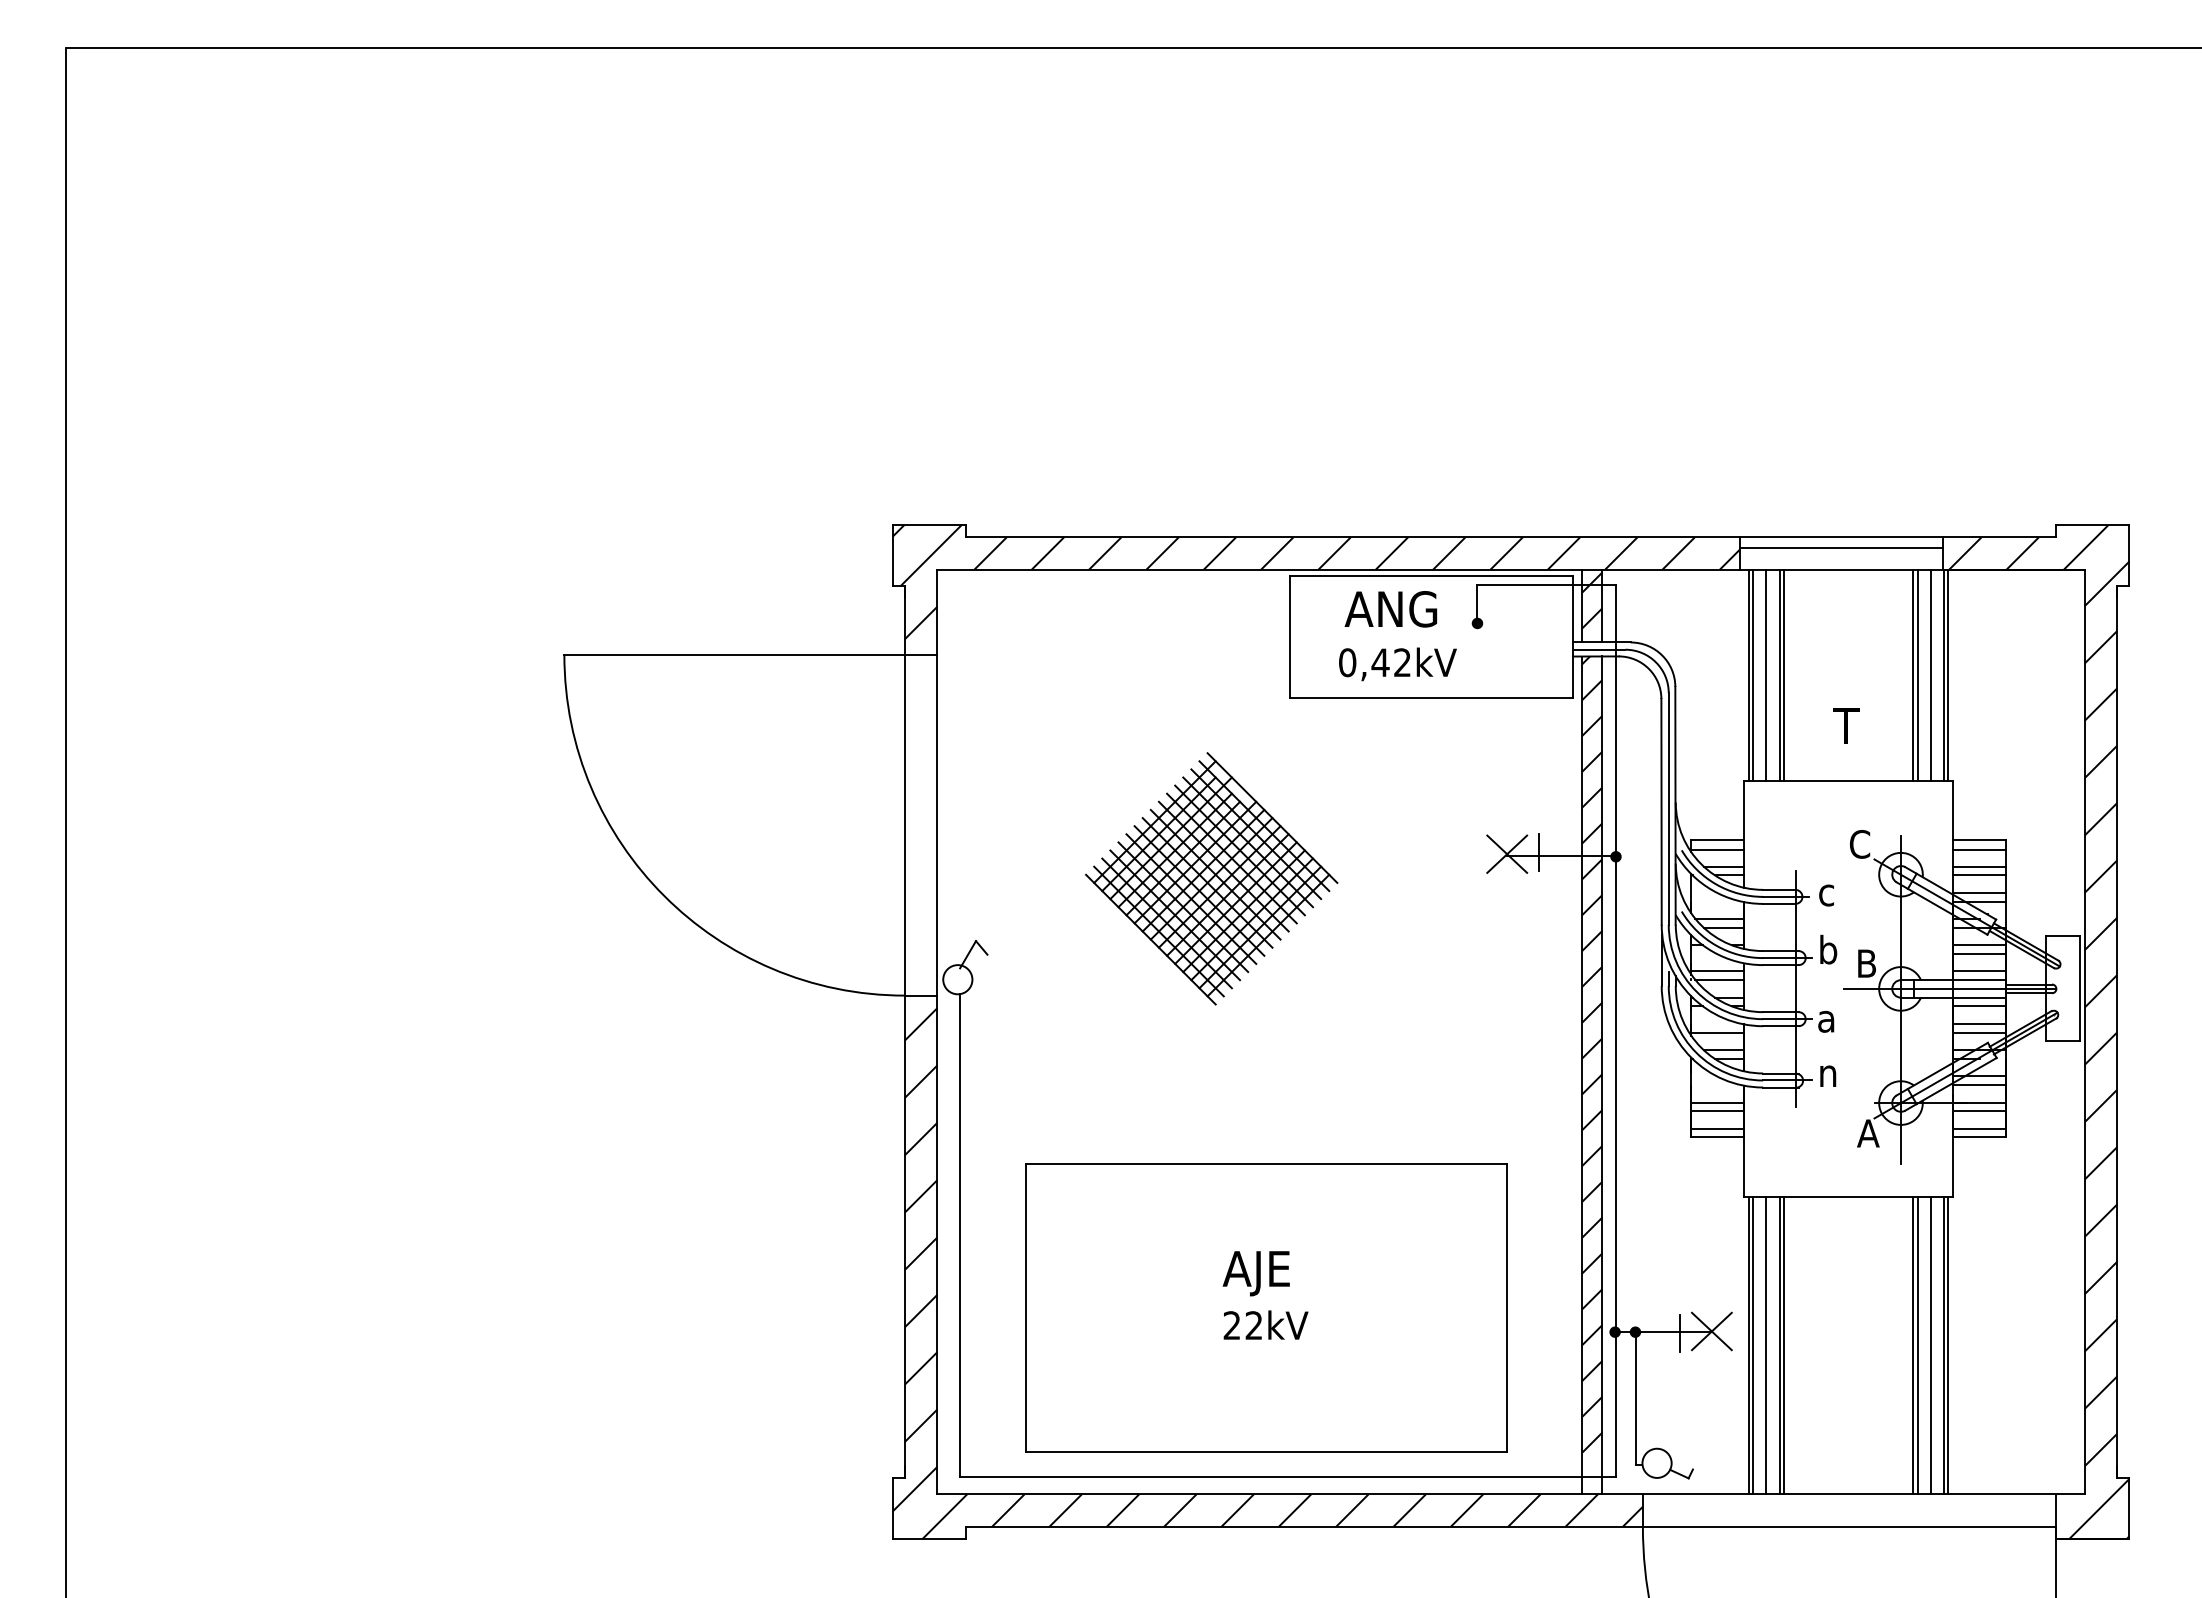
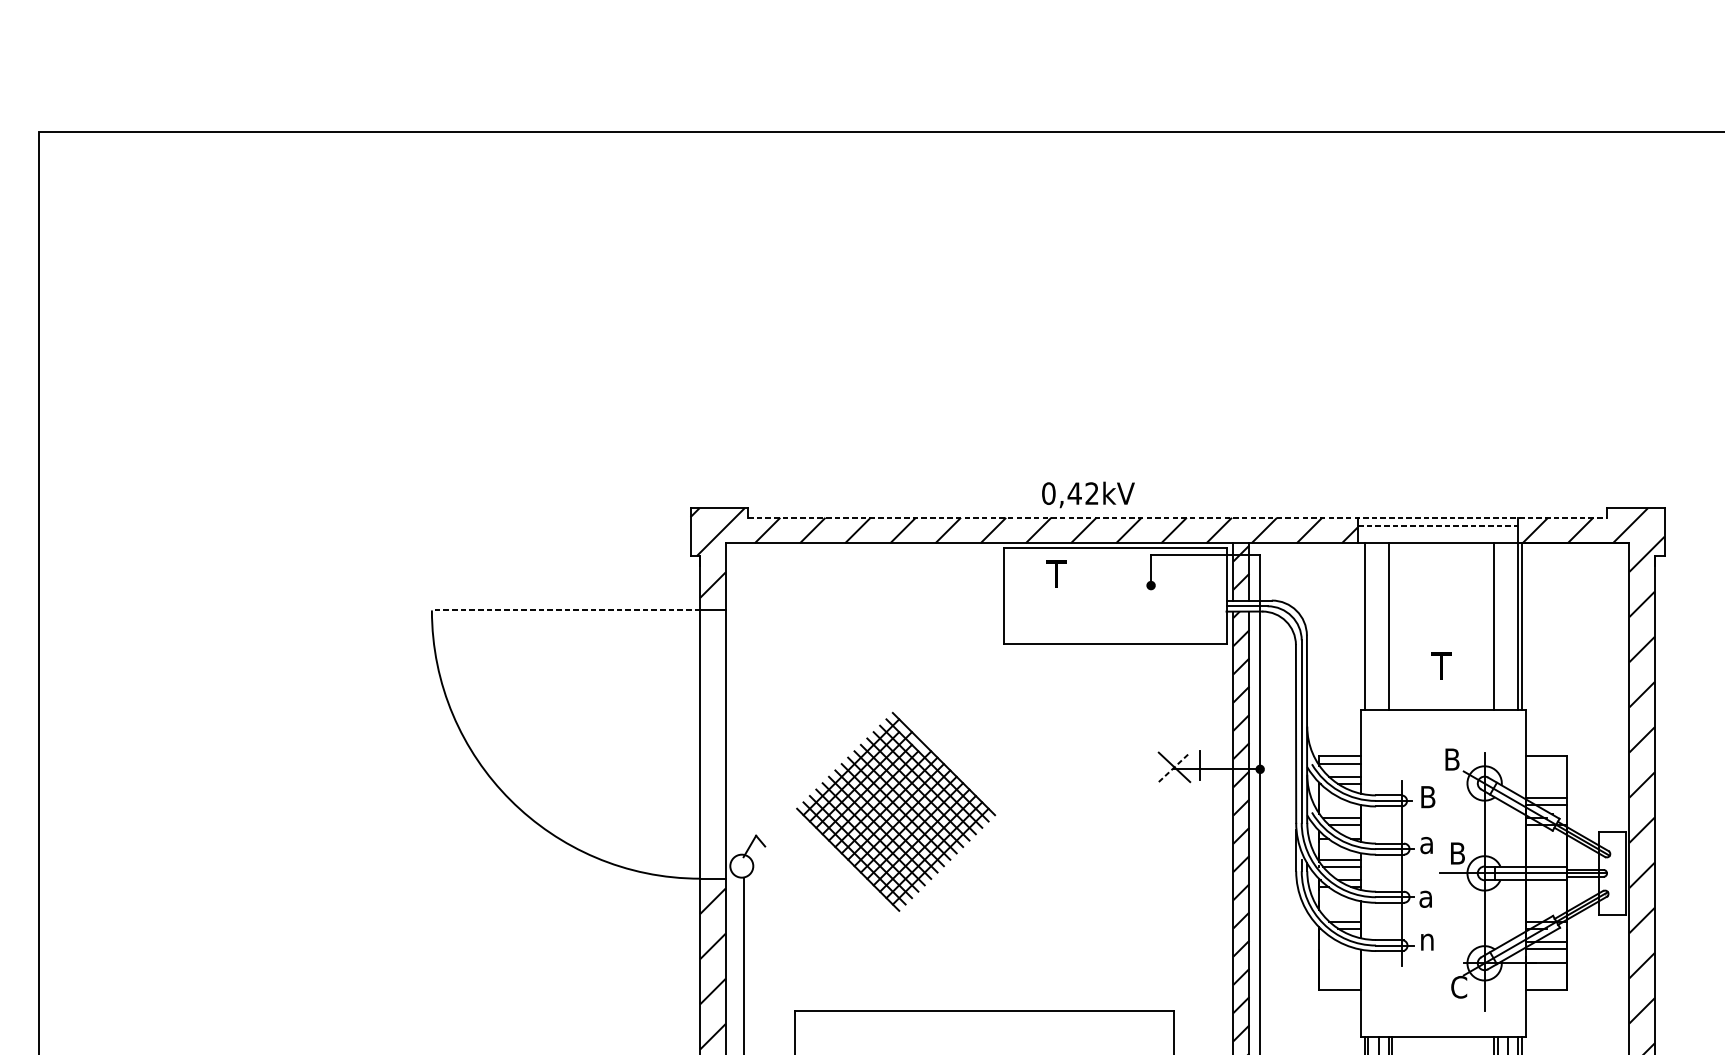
line: (1511, 537) -> (1177, 517), solid -> dashed
line: (1842, 548) -> (1438, 526), solid -> dashed
text: (1390, 609) -> (1082, 574), ANG -> T
line: (734, 655) -> (565, 610), solid -> dashed
text: (1397, 664) -> (1088, 495), moved
line: (1753, 675) -> (1368, 626), removed
line: (1766, 675) -> (1378, 626), removed
line: (1783, 675) -> (1392, 626), removed
line: (1917, 675) -> (1497, 626), removed
line: (1930, 675) -> (1507, 626), removed
text: (1859, 844) -> (1451, 759), C -> B
line: (1979, 850) -> (1546, 764), removed
line: (1507, 853) -> (1174, 766), solid -> dashed
line: (1979, 866) -> (1546, 777), removed
line: (1979, 875) -> (1546, 784), removed
part: (1211, 878) -> (895, 811), moved
text: (1828, 892) -> (1427, 797), c -> B
line: (1979, 945) -> (1546, 839), removed
text: (1828, 949) -> (1427, 842), b -> a
line: (1979, 953) -> (1546, 845), removed
line: (1979, 971) -> (1546, 859), removed
line: (1979, 1006) -> (1546, 887), removed
line: (1979, 1023) -> (1546, 900), removed
line: (1717, 1032) -> (1340, 907), removed
line: (1979, 1032) -> (1546, 907), removed
line: (1717, 1102) -> (1340, 962), removed
line: (1717, 1111) -> (1340, 969), removed
line: (1979, 1111) -> (1546, 969), removed
line: (1717, 1128) -> (1340, 983), removed
line: (1979, 1128) -> (1546, 983), removed
text: (1868, 1133) -> (1459, 987), A -> C

